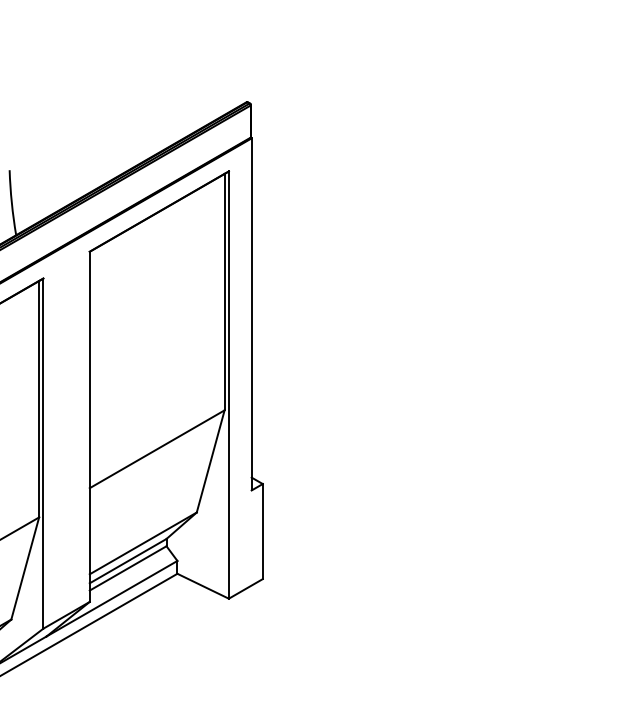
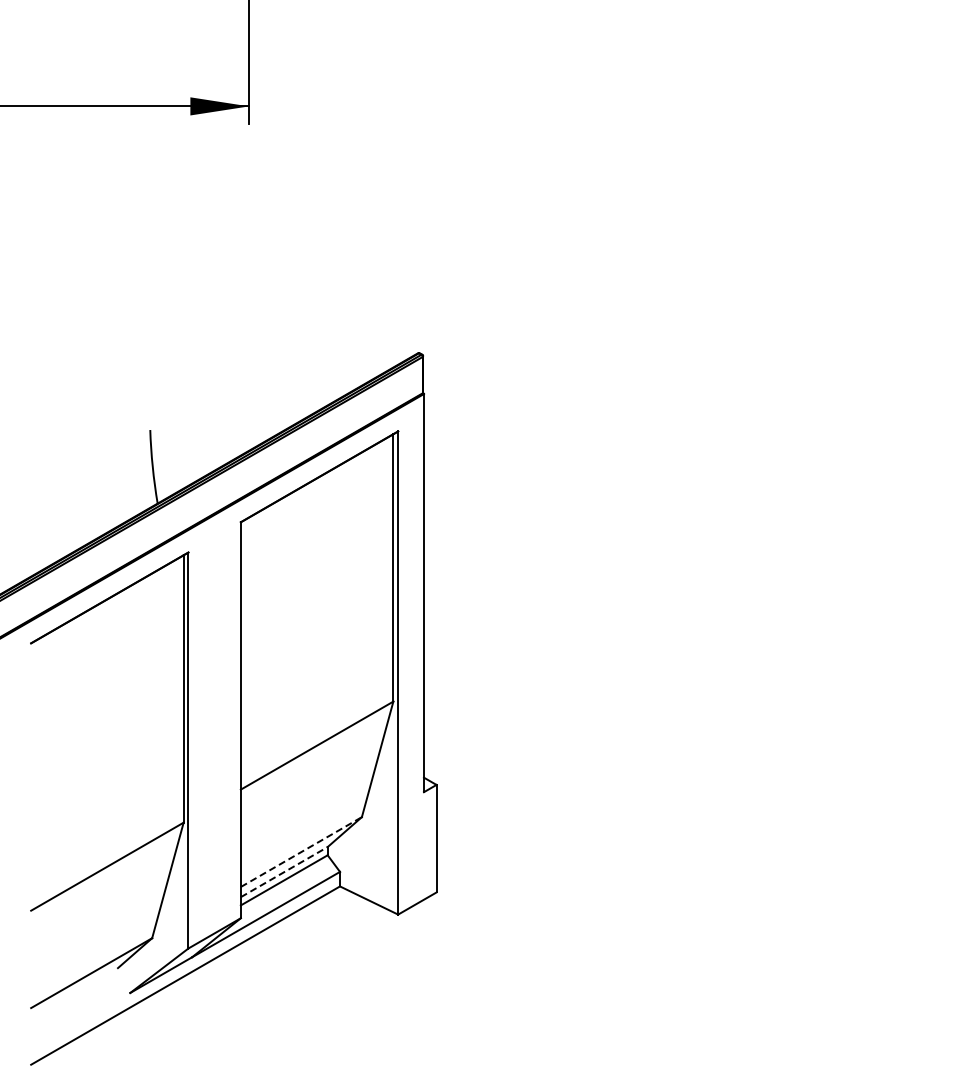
line: (143, 543) -> (301, 852), solid -> dashed
line: (128, 560) -> (284, 871), solid -> dashed

